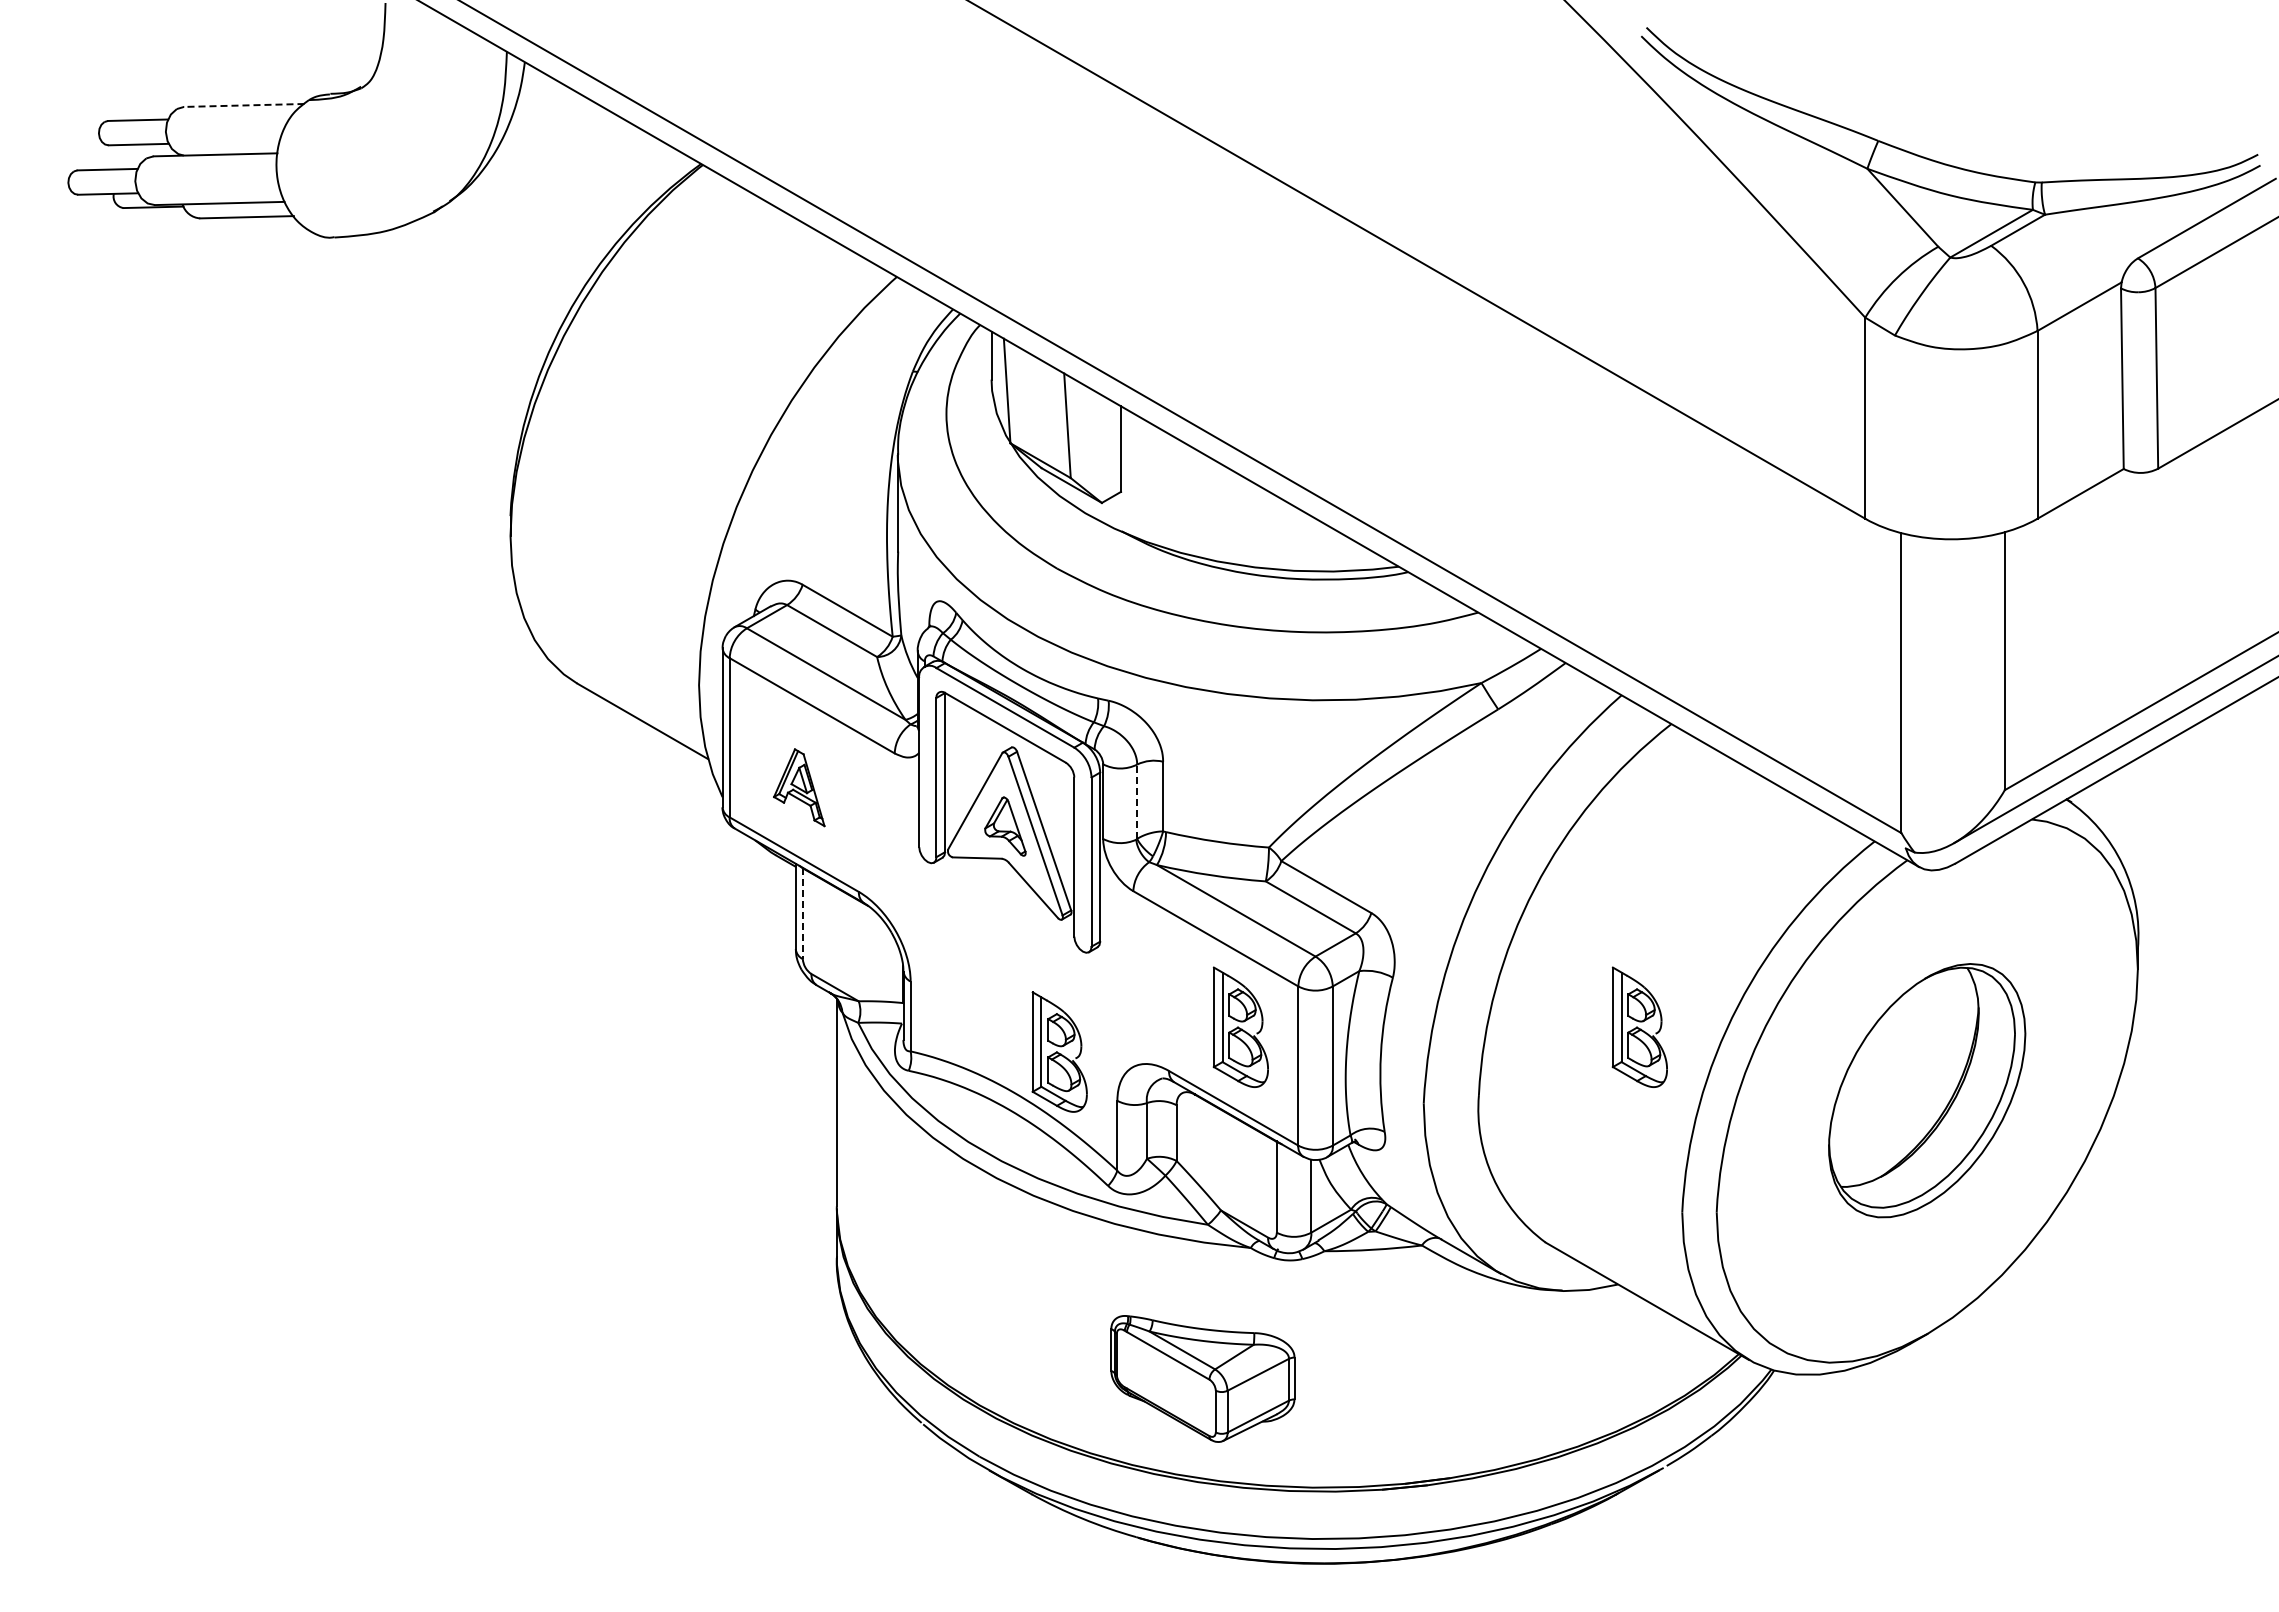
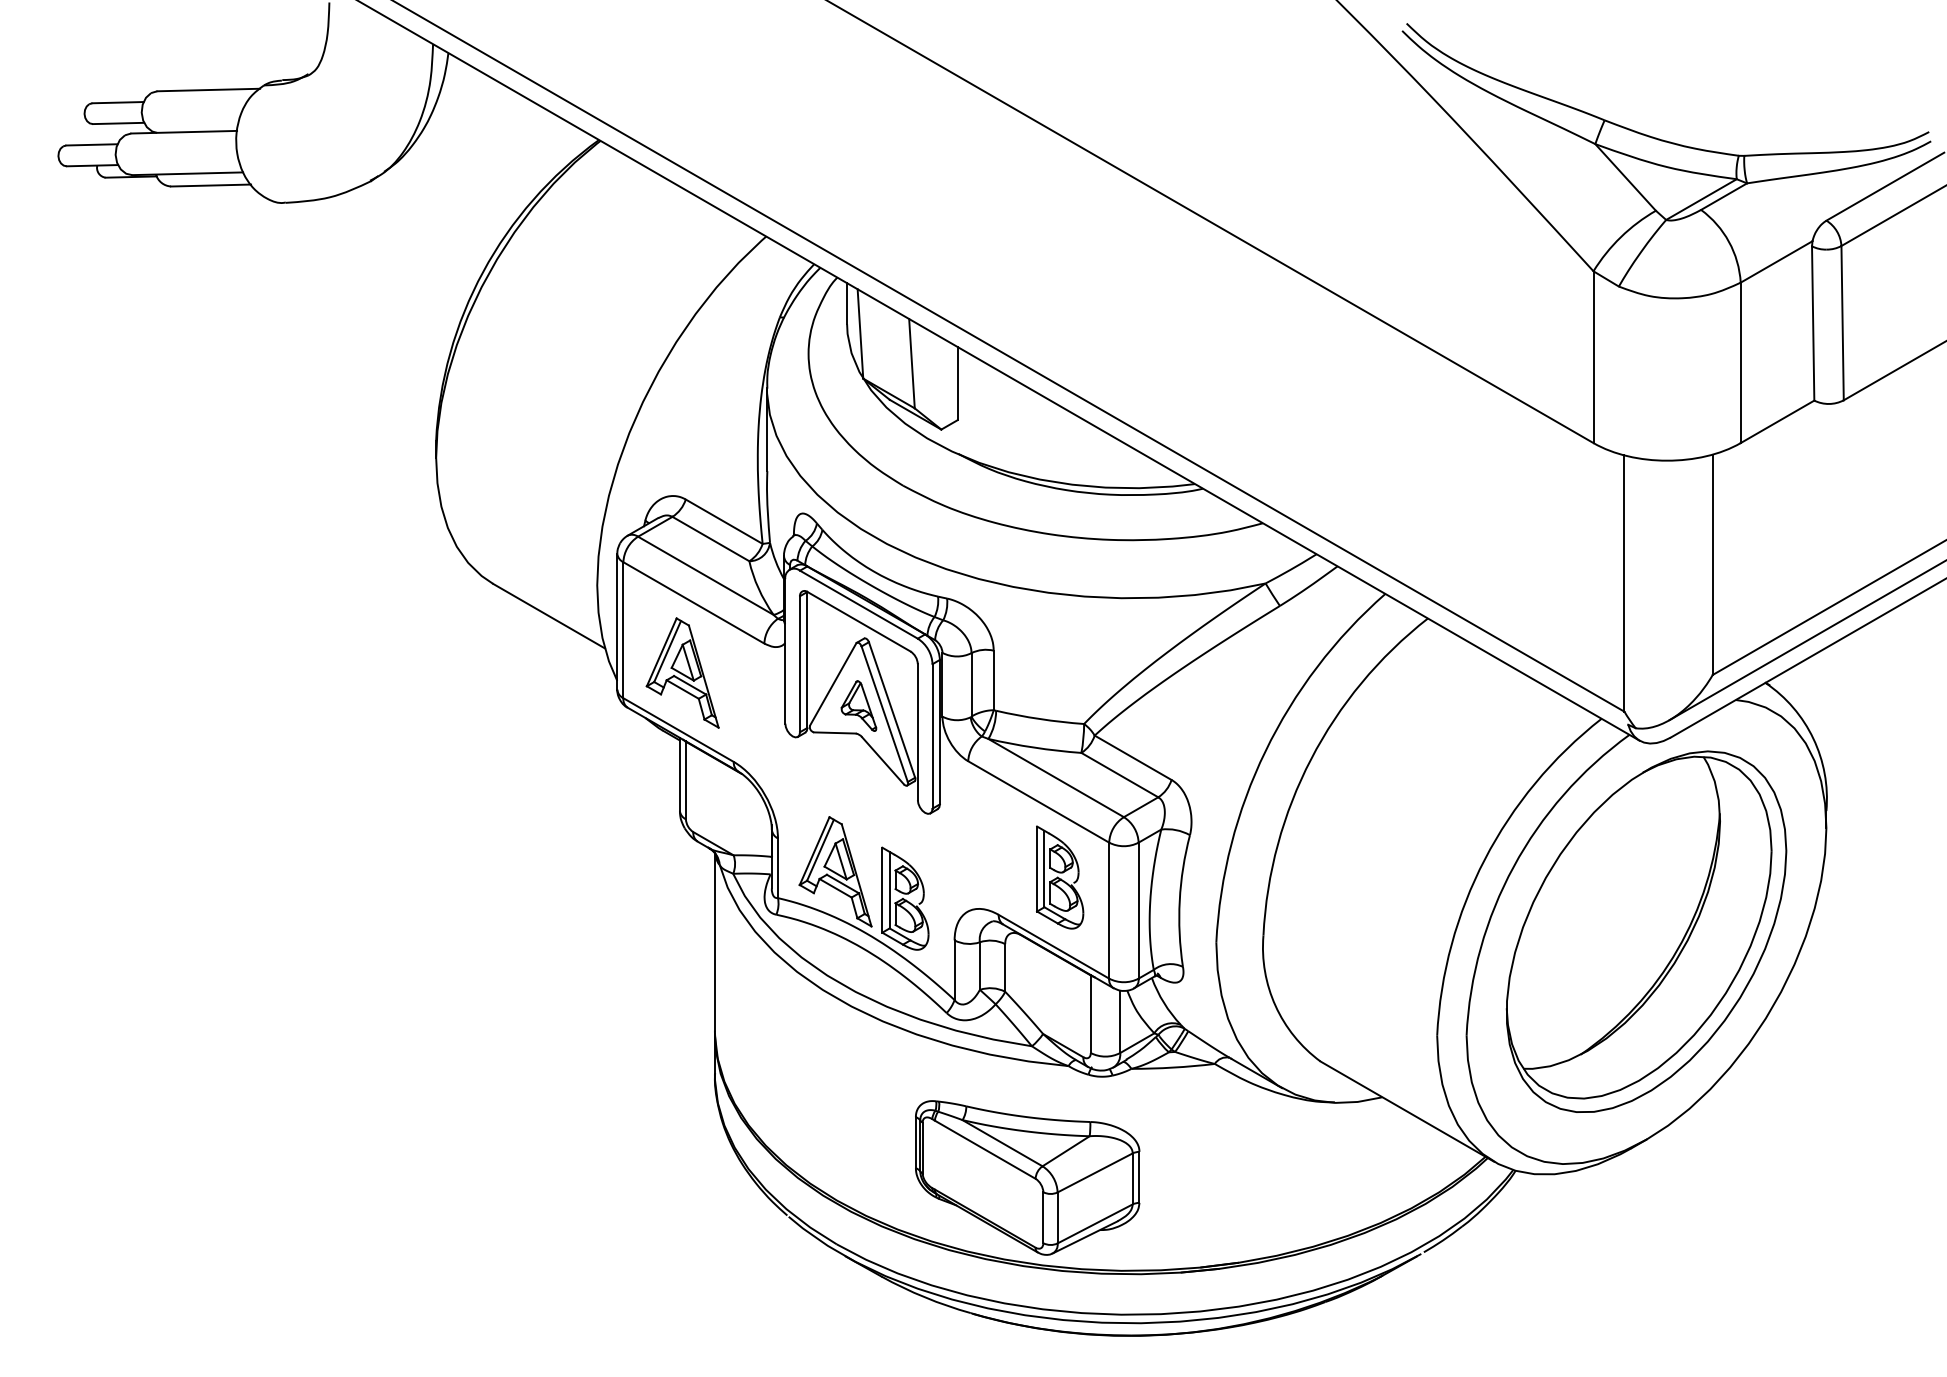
line: (243, 105) -> (208, 90), dashed -> solid
part: (799, 787) -> (683, 672), size x1.67
line: (1137, 801) -> (971, 684), dashed -> solid
line: (802, 914) -> (685, 781), dashed -> solid
part: (978, 1020) -> (835, 871), added
part: (1639, 1026) -> (1400, 876), removed
part: (1926, 1090) -> (1645, 931), size x1.67
part: (1202, 1378) -> (1027, 1177), size x1.43

